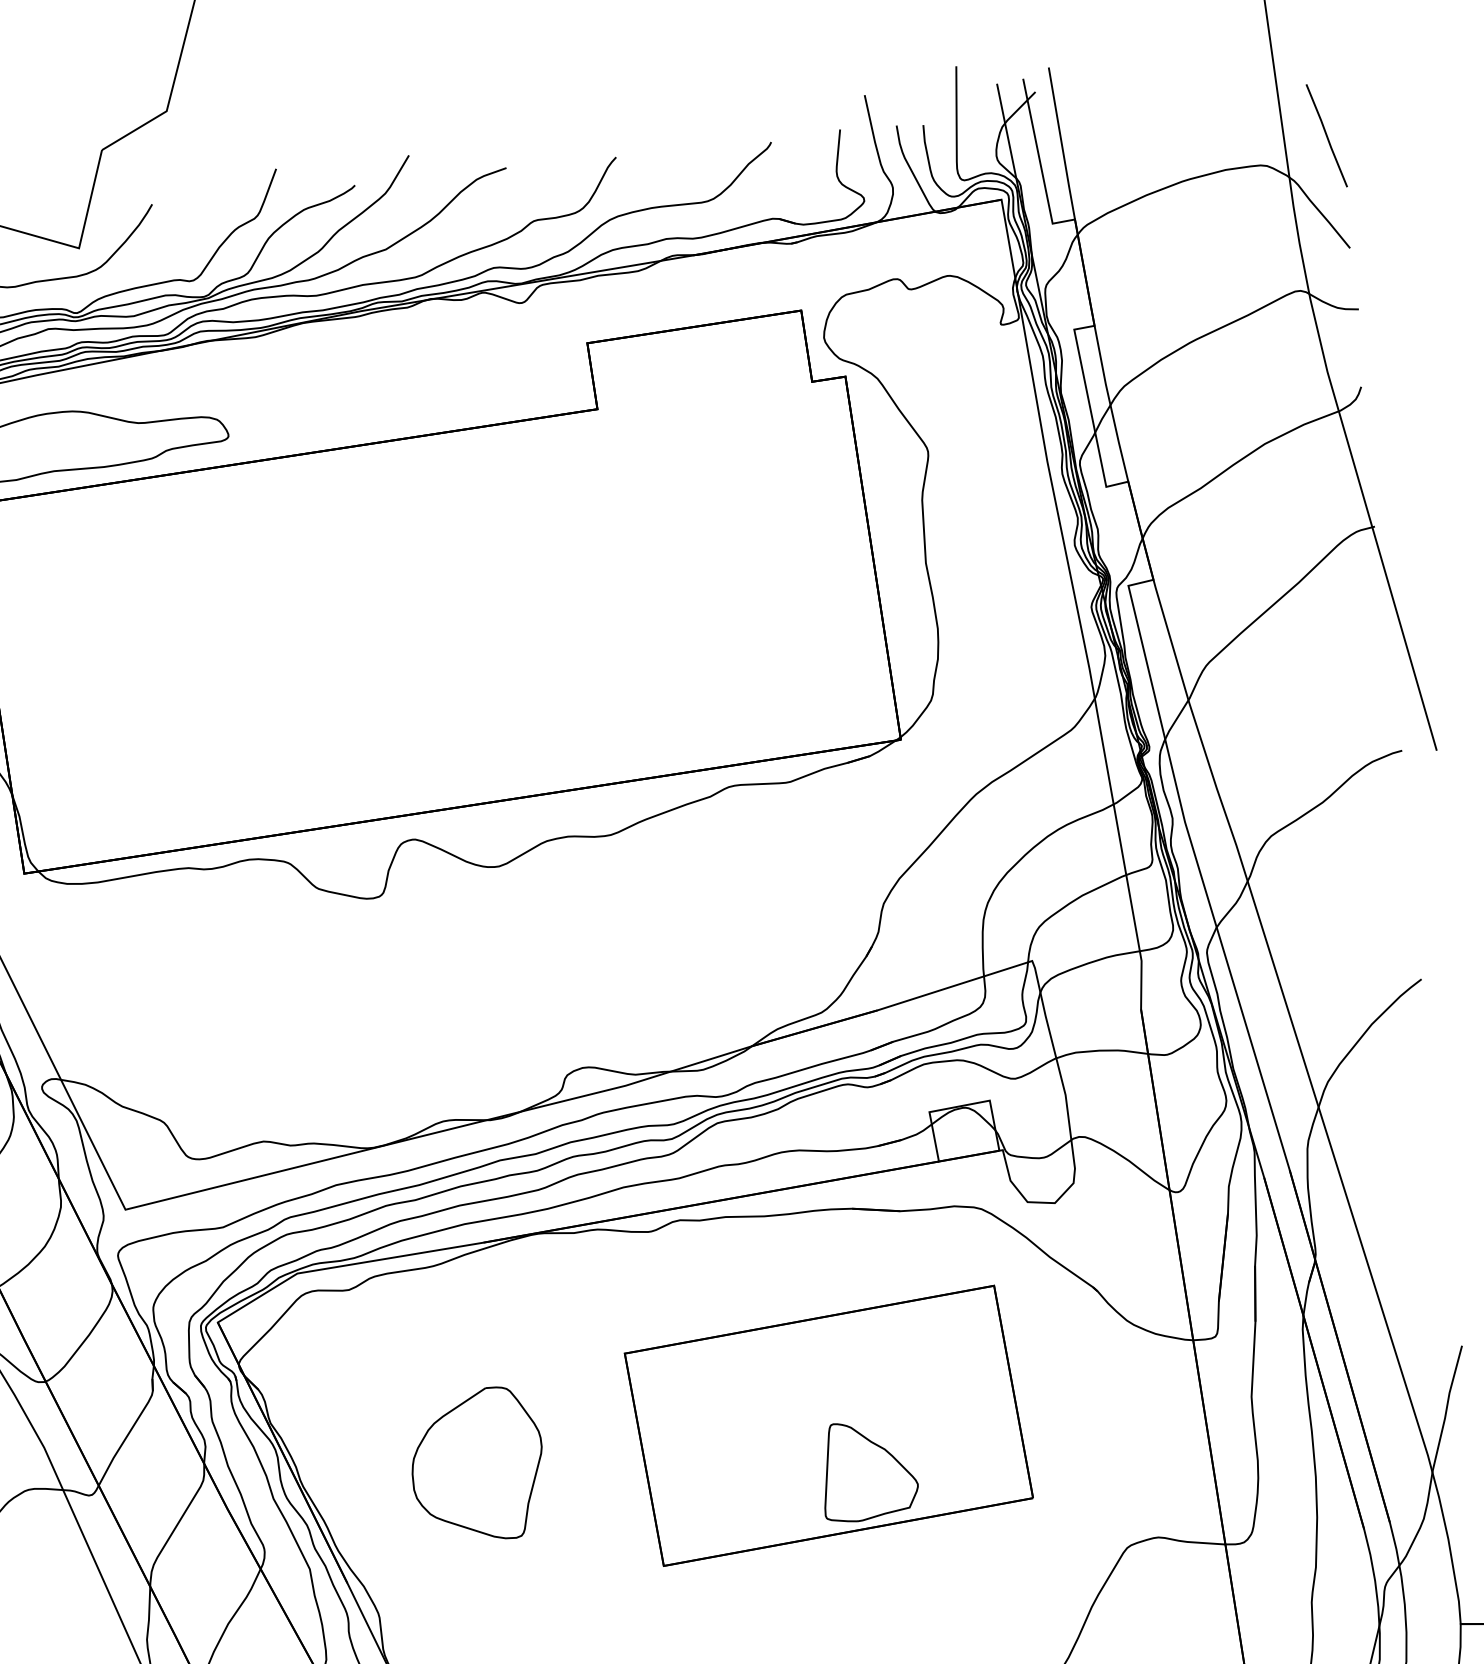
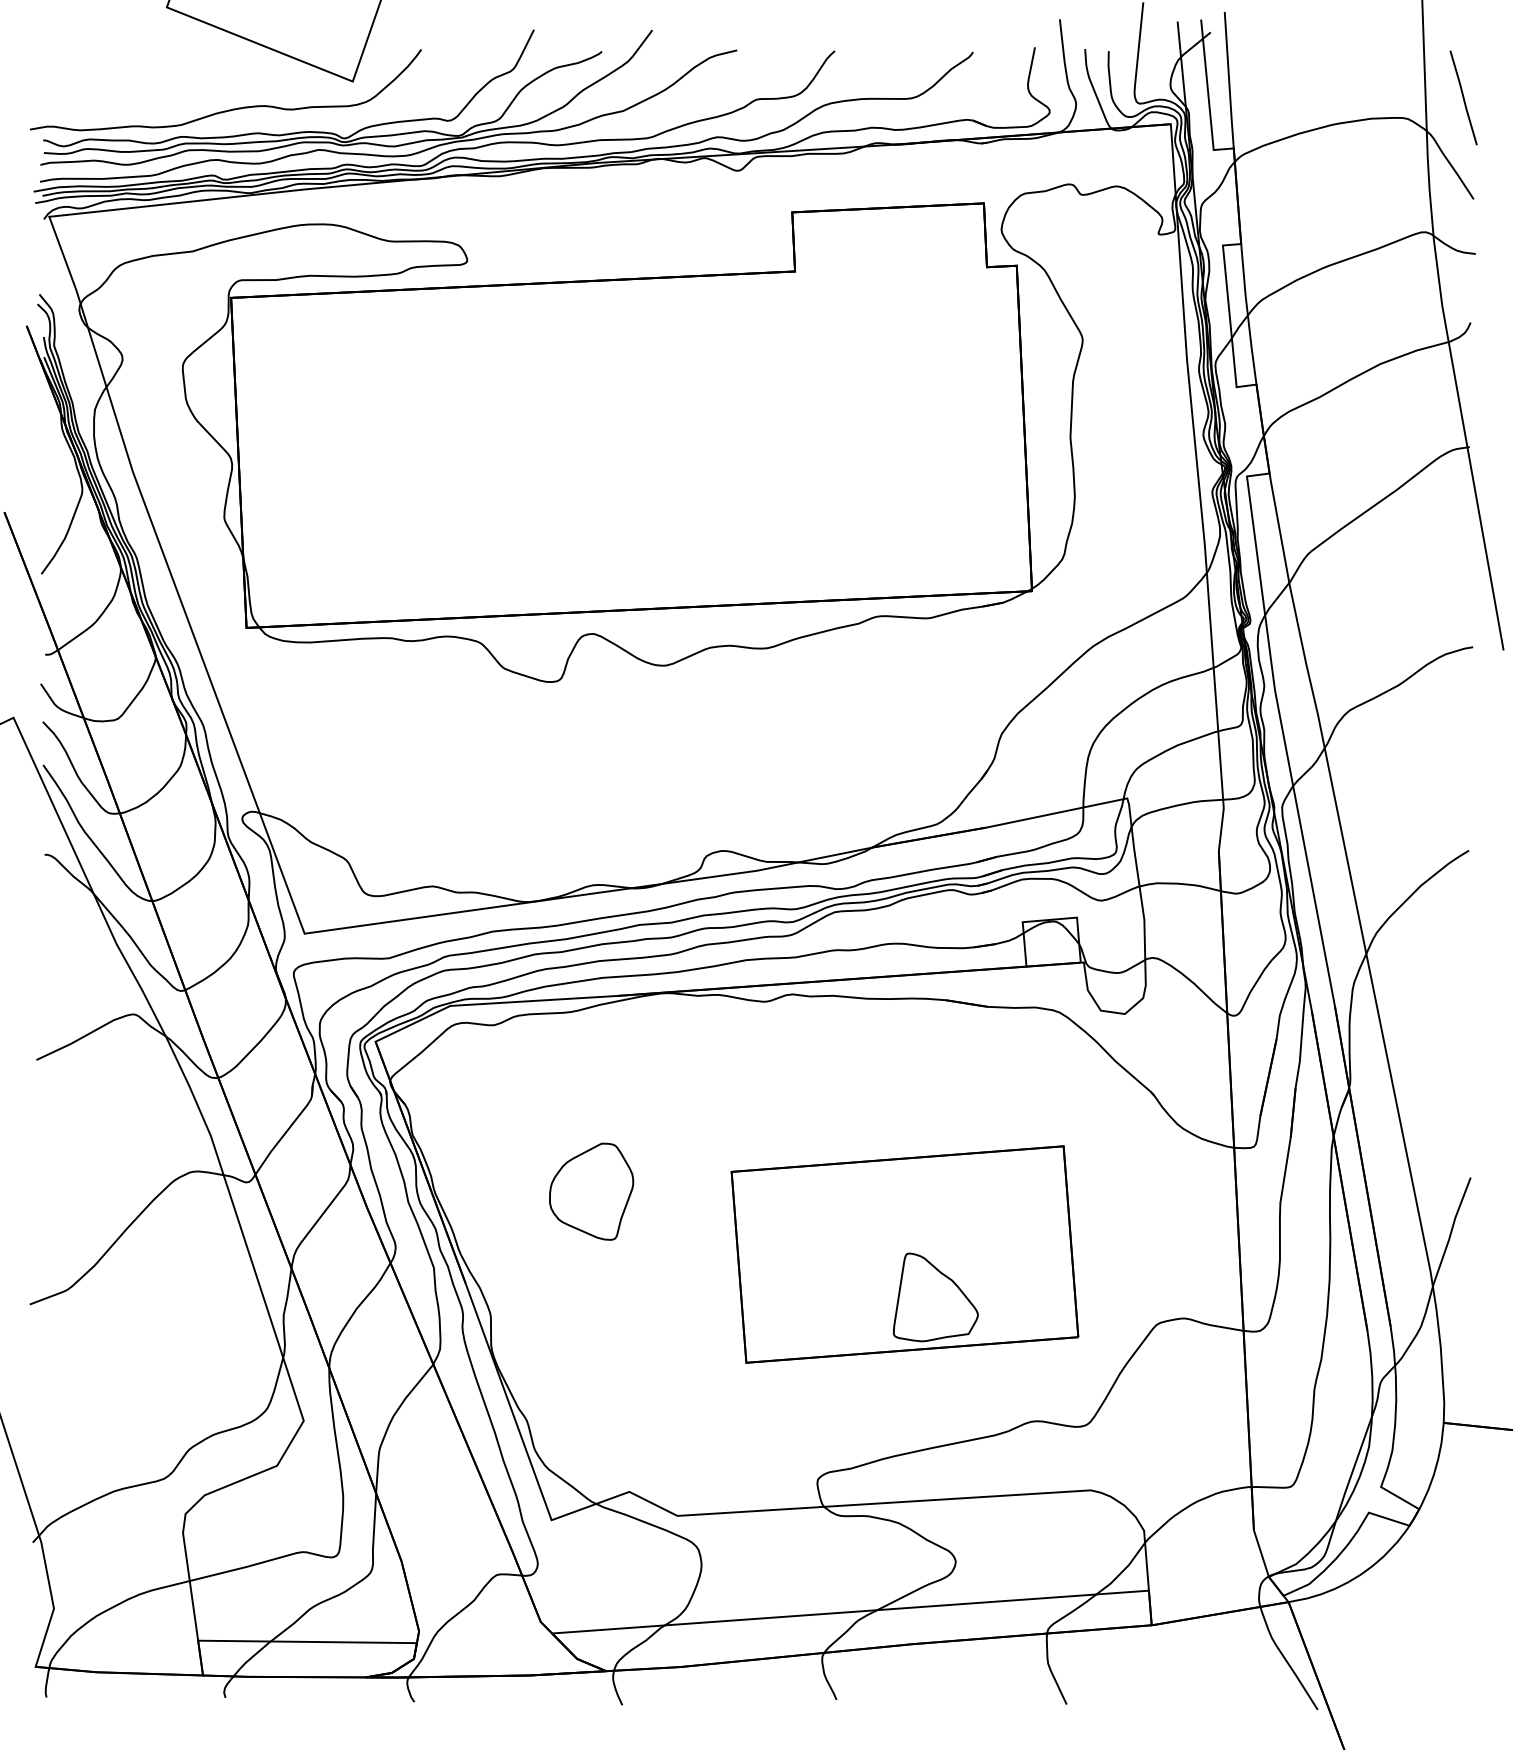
part: (828, 1425) -> (904, 1254), moved
part: (477, 1465) -> (591, 1191), size x0.71

